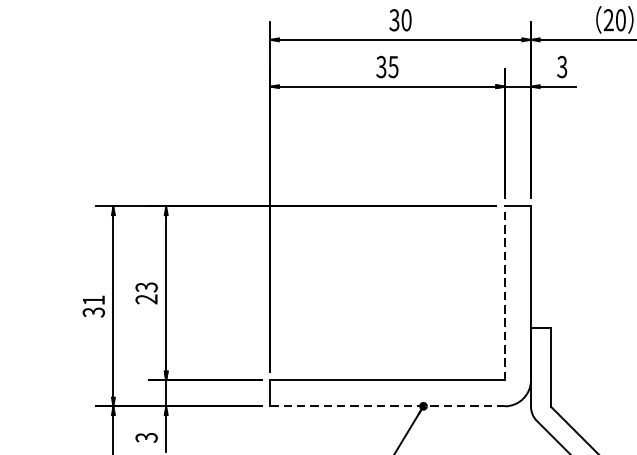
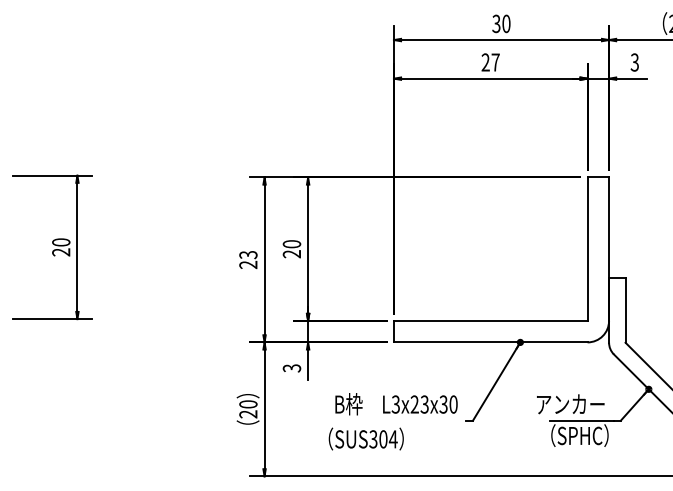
text: (387, 67) -> (490, 62), 35 -> 27
text: (146, 287) -> (291, 244), 23 -> 20
line: (504, 293) -> (587, 249), dashed -> solid
text: (93, 307) -> (248, 260), 31 -> 23
line: (387, 406) -> (490, 342), dashed -> solid

